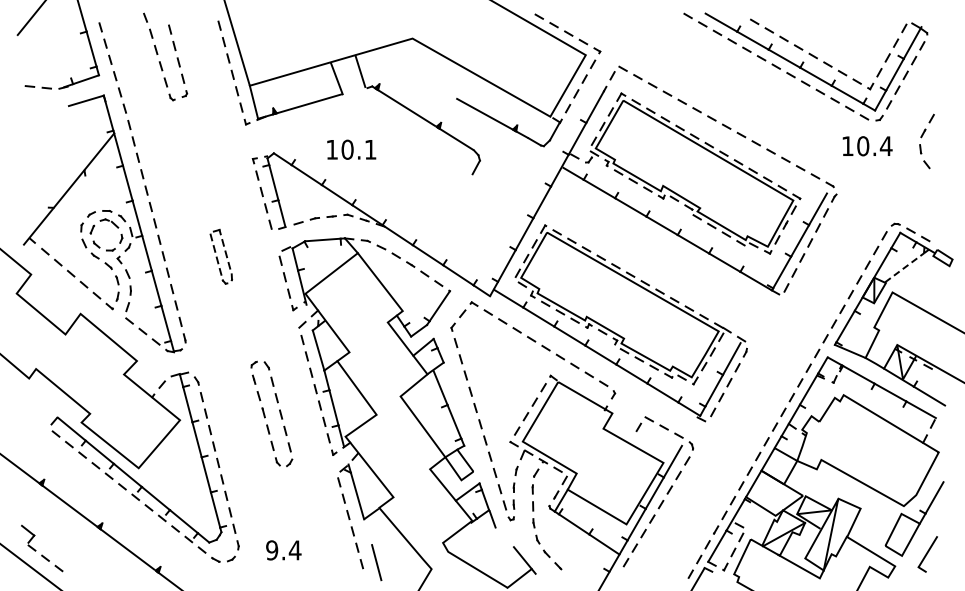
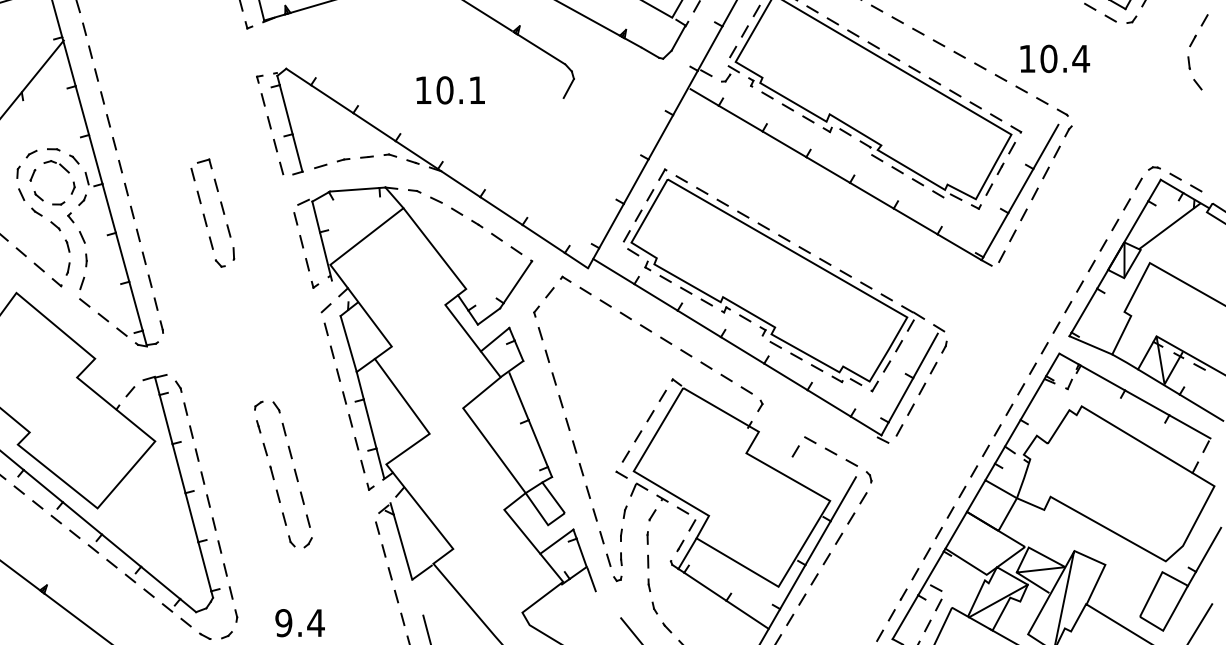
text: (867, 146) -> (1054, 59), moved
text: (351, 149) -> (450, 89), moved
part: (221, 256) -> (213, 212), size x1.43
line: (904, 267) -> (1166, 228), dashed -> solid
part: (265, 414) -> (274, 475), moved

